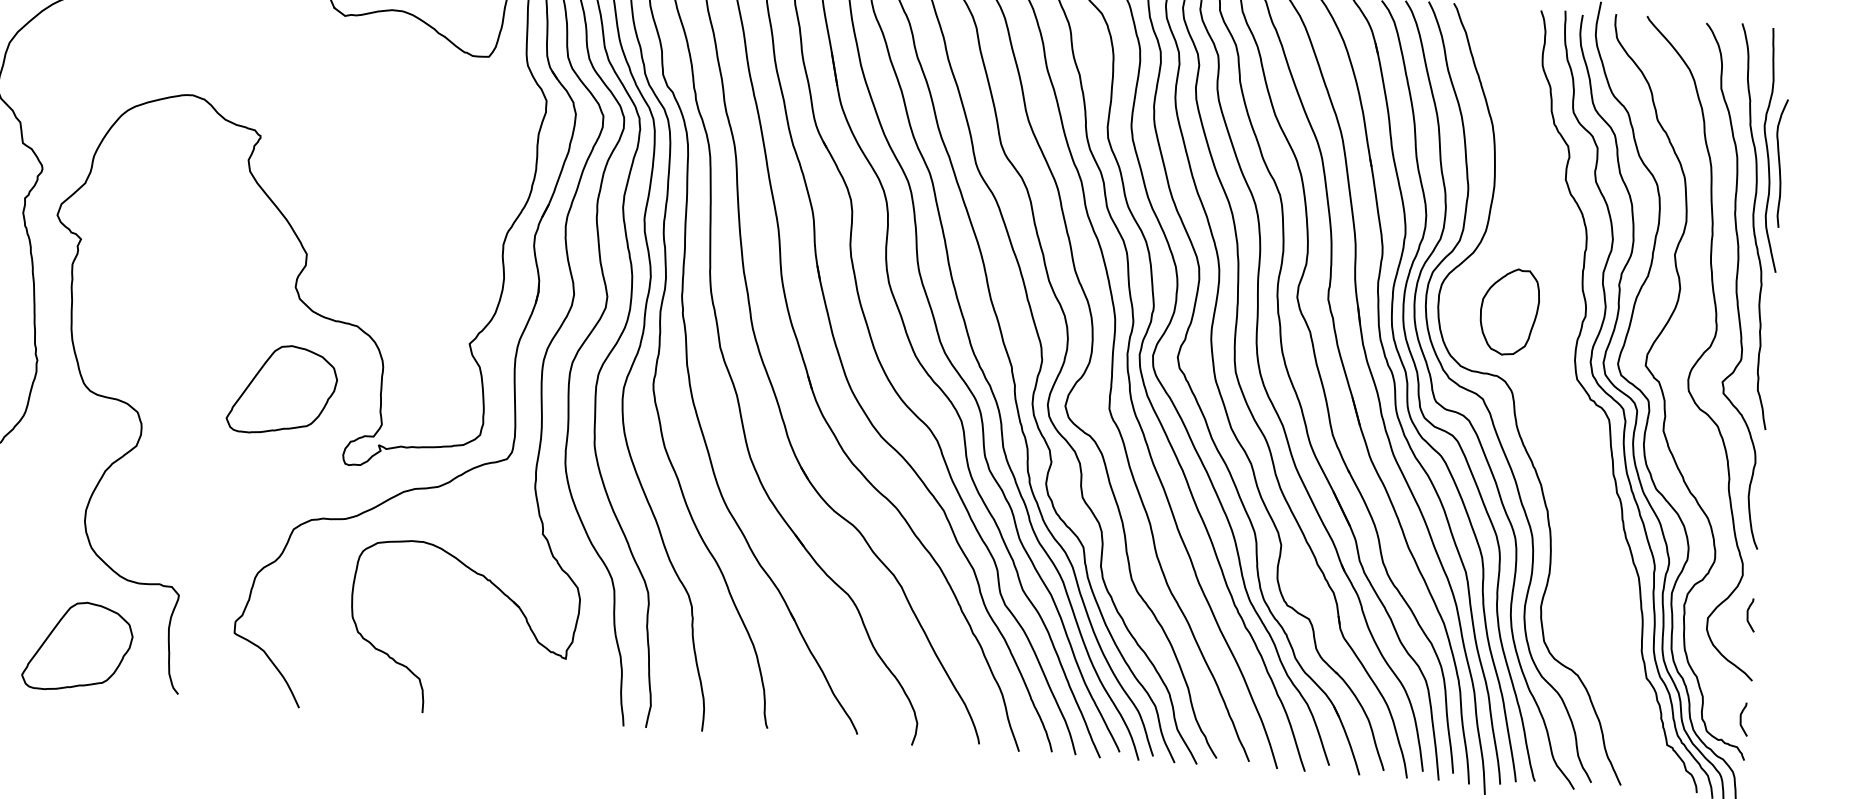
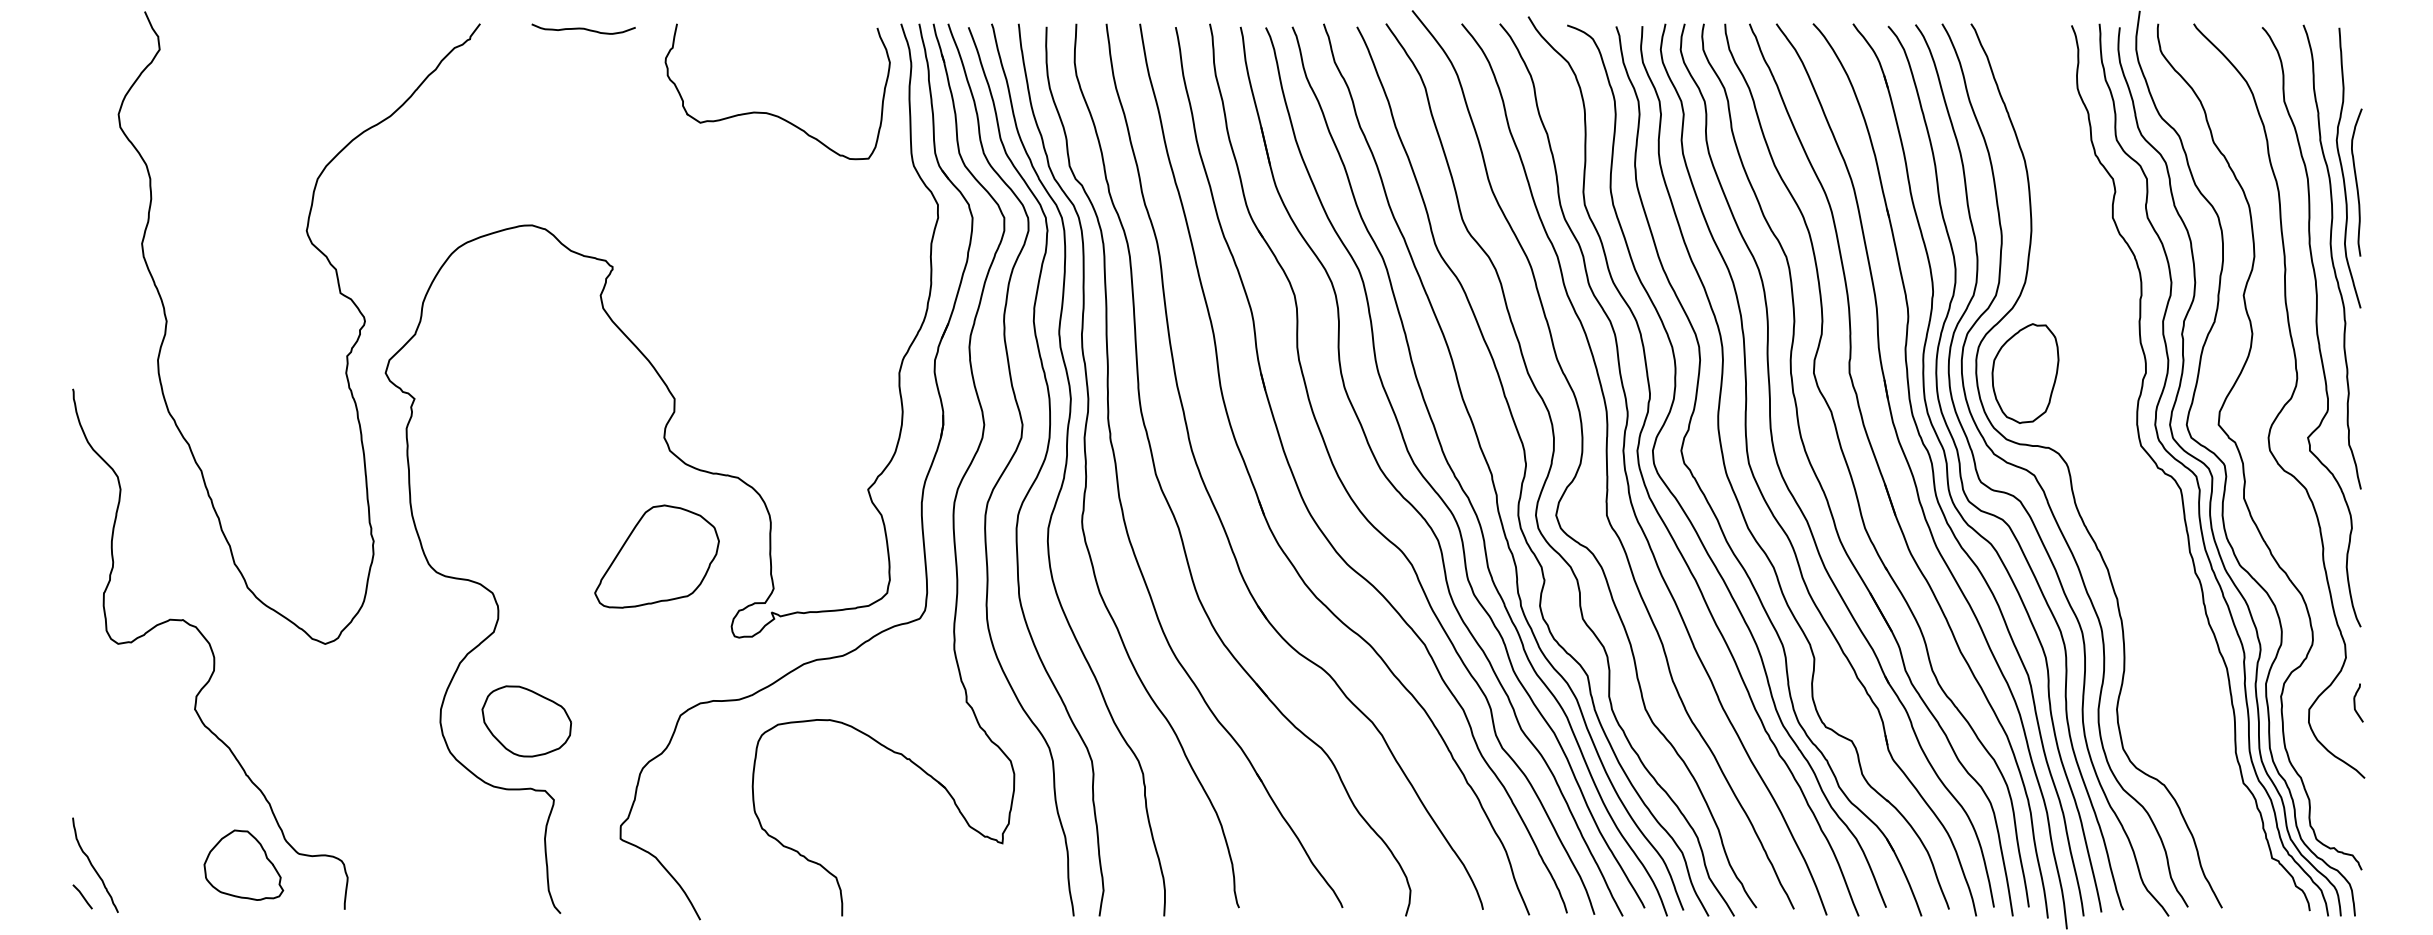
part: (1509, 311) -> (2025, 373), moved
part: (159, 525) -> (526, 721), added
part: (77, 646) -> (441, 866), removed
curve: (1741, 718) -> (2355, 822), removed

